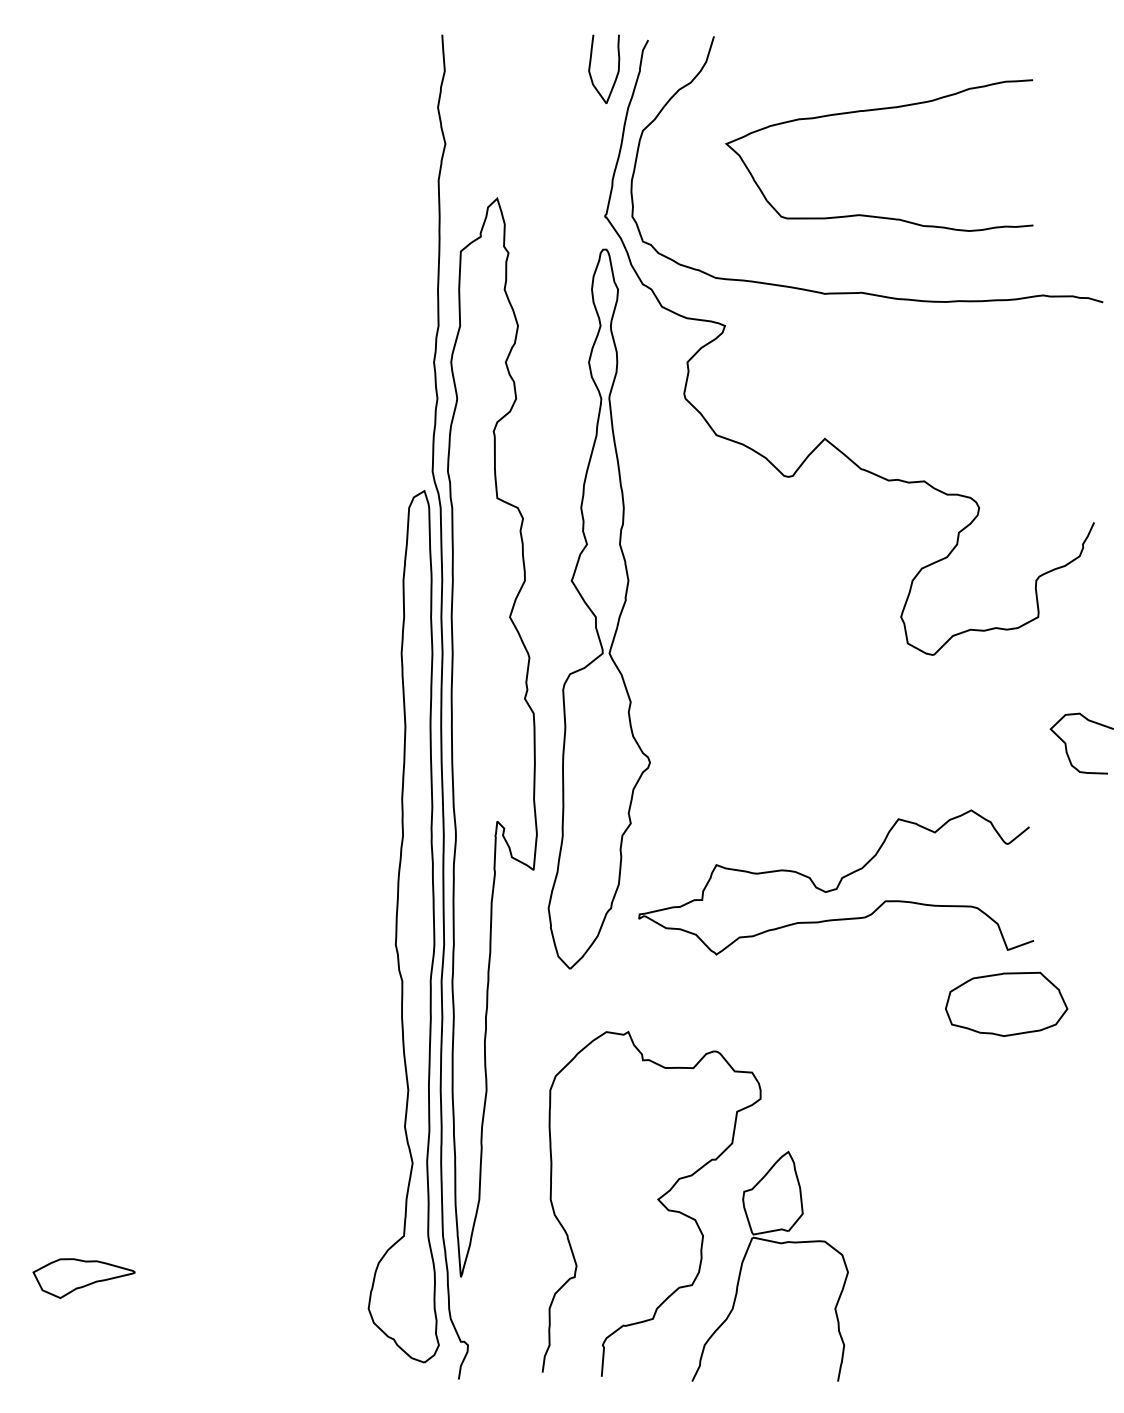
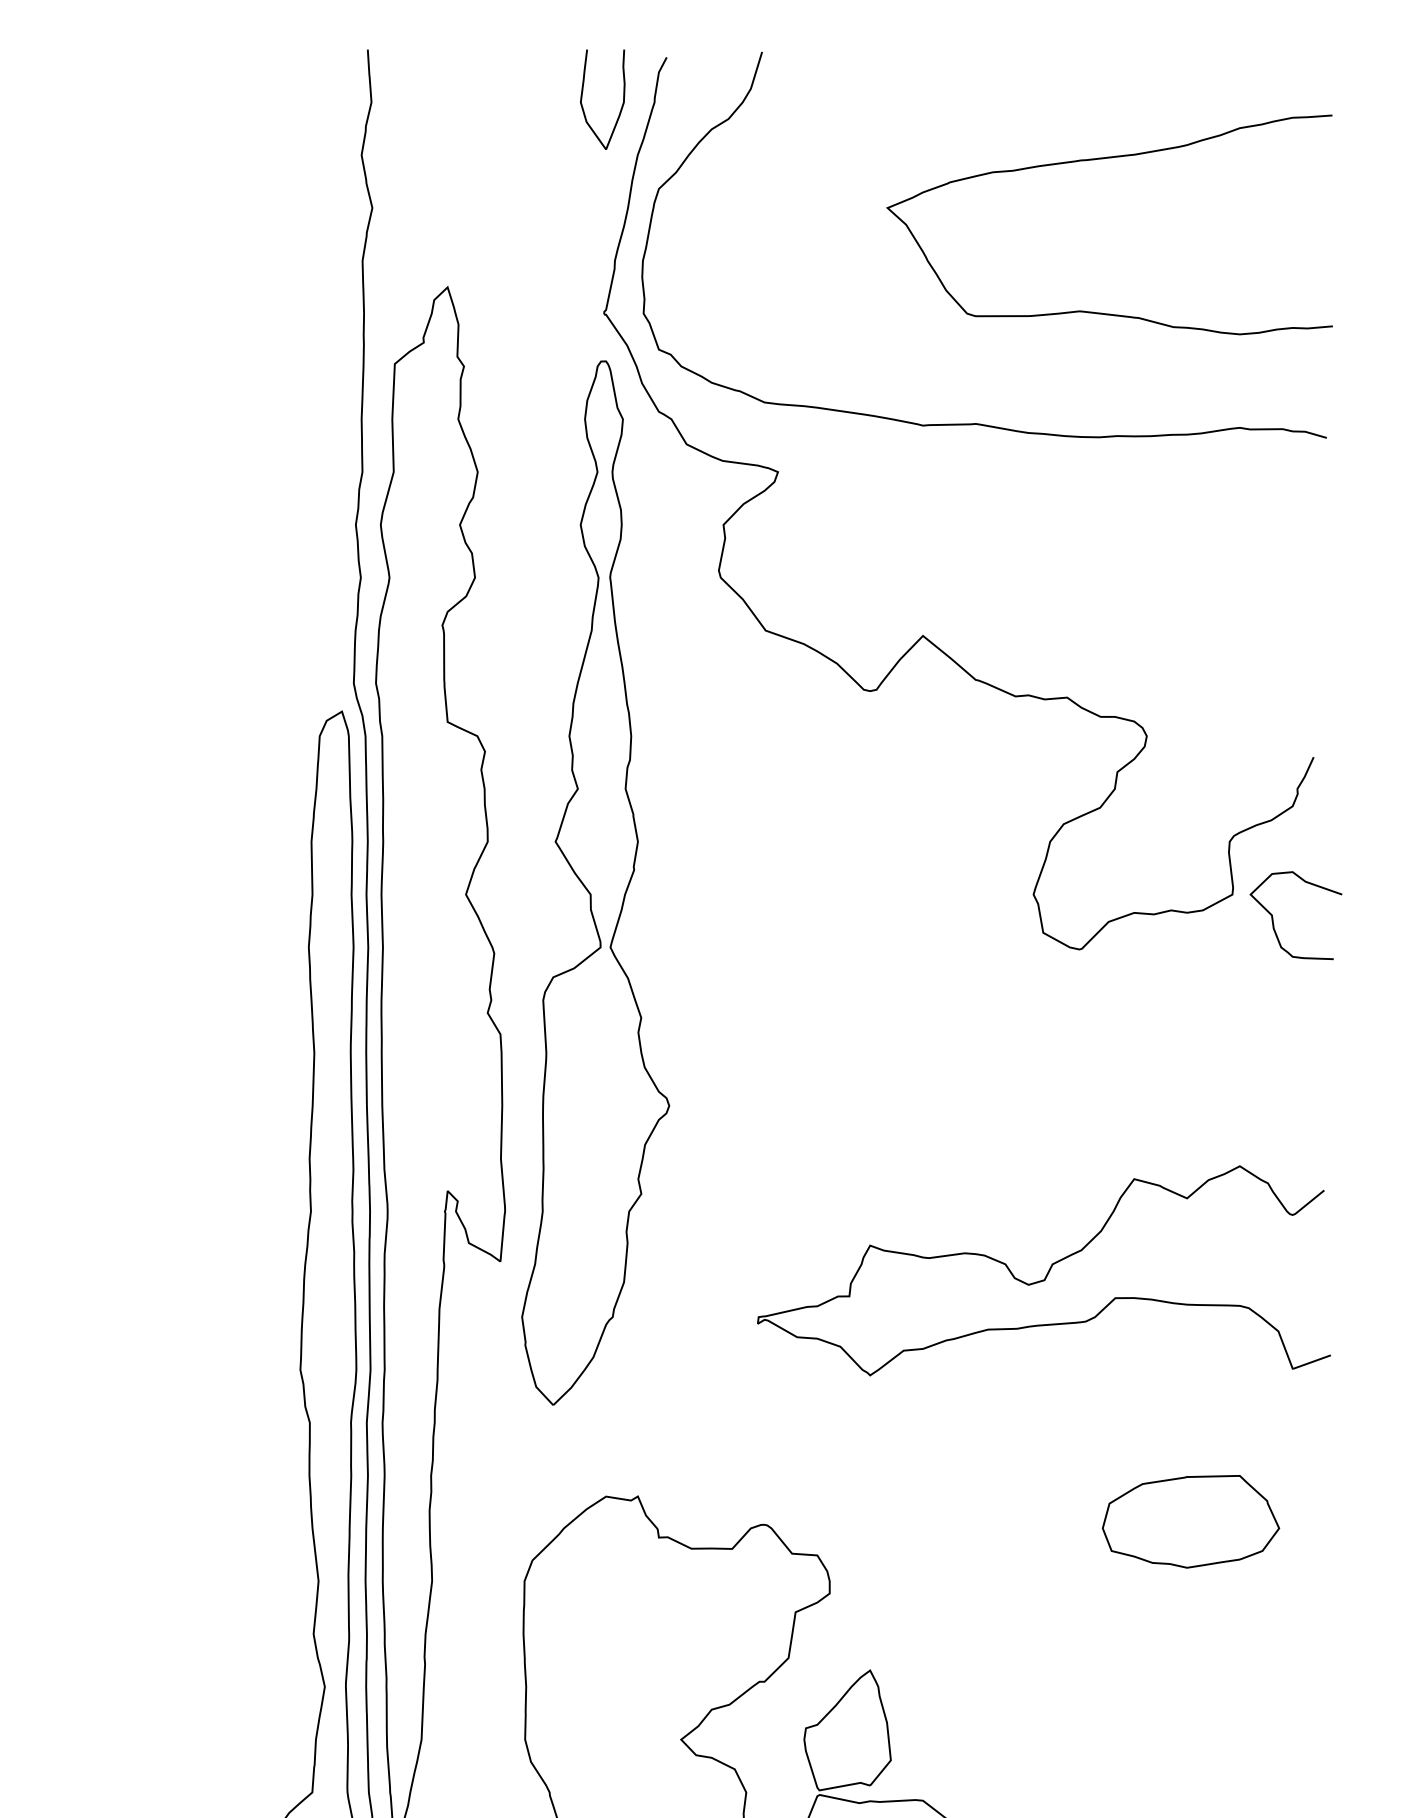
curve: (878, 110) -> (1108, 159), moved
curve: (1066, 743) -> (1273, 915), moved
curve: (838, 882) -> (1047, 1270), moved
part: (1006, 1003) -> (1190, 1520), moved

